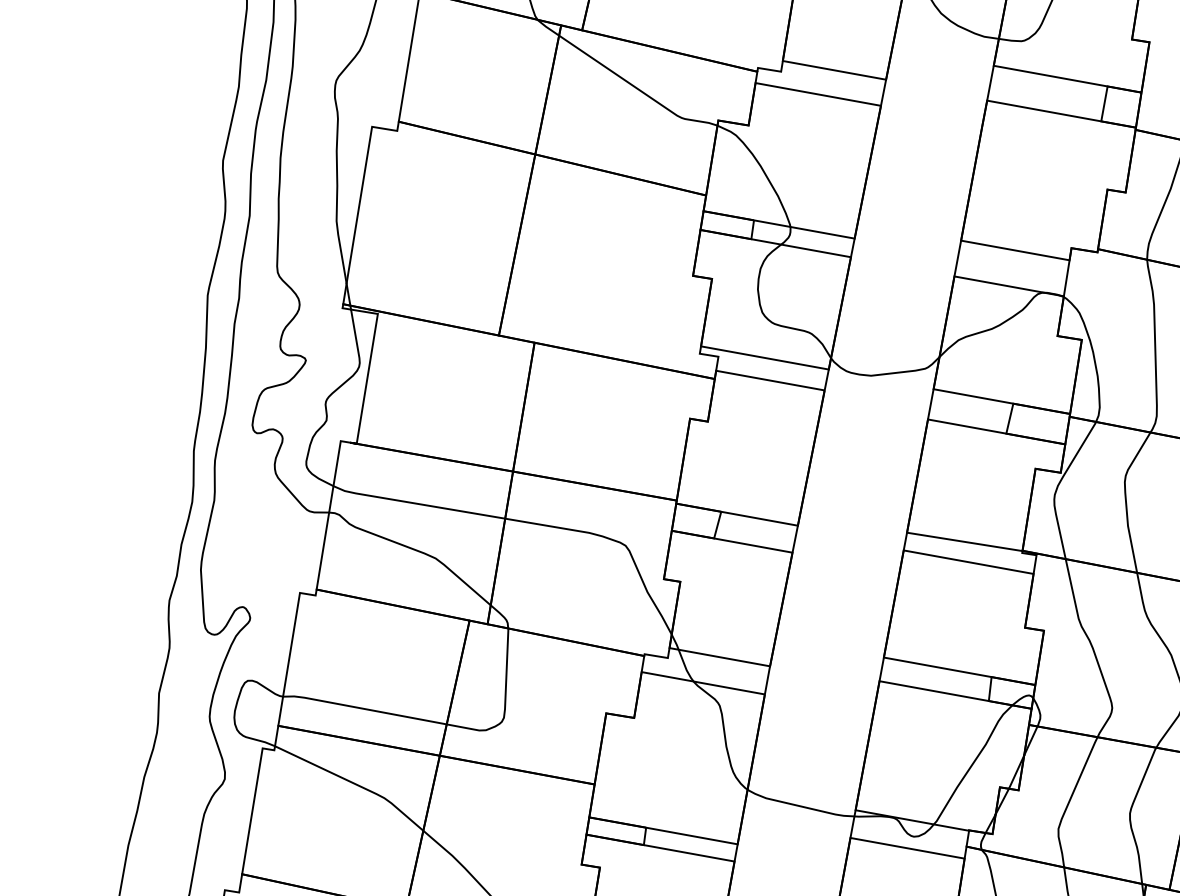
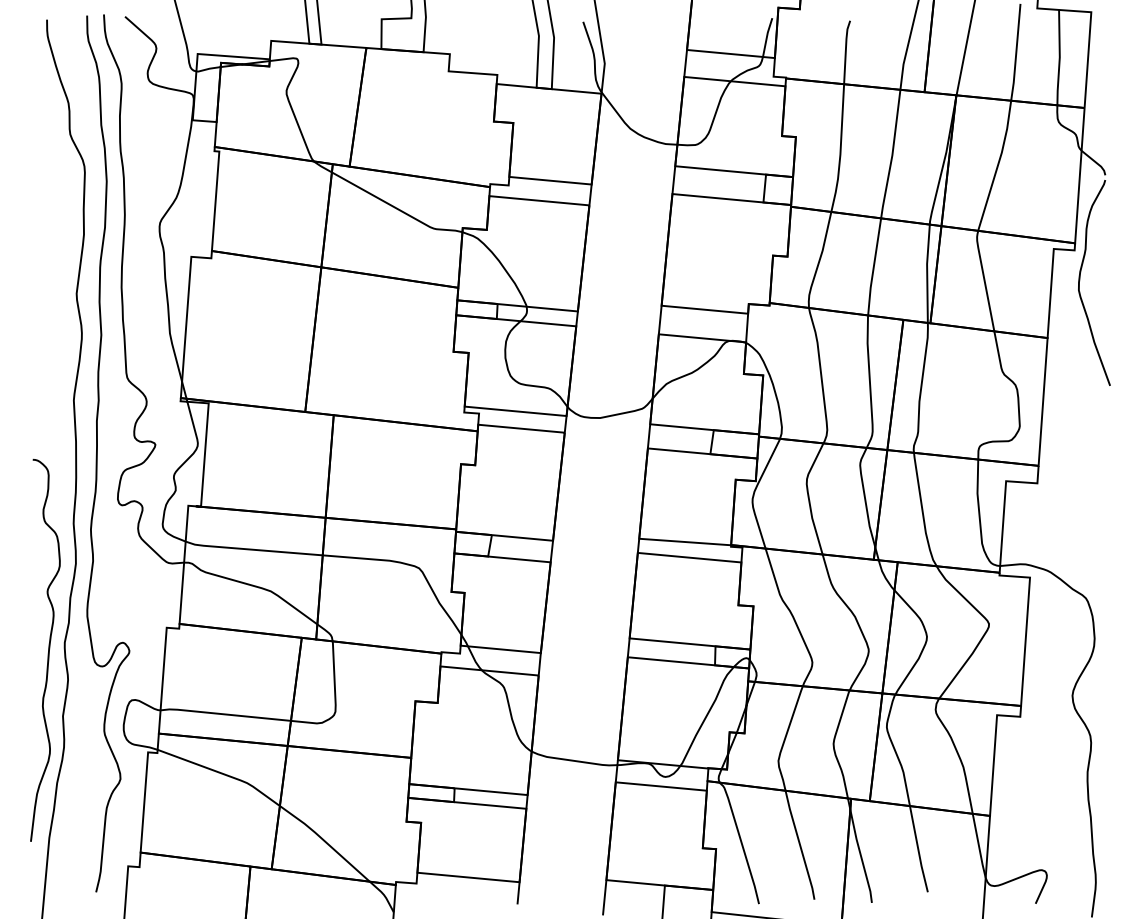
curve: (148, 607) -> (48, 649), added

